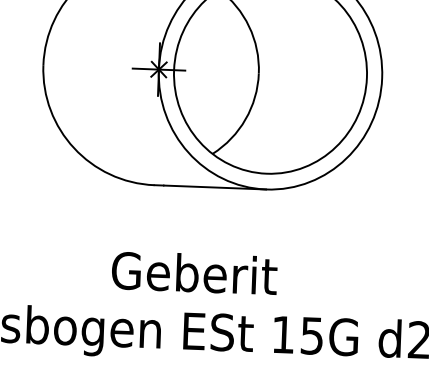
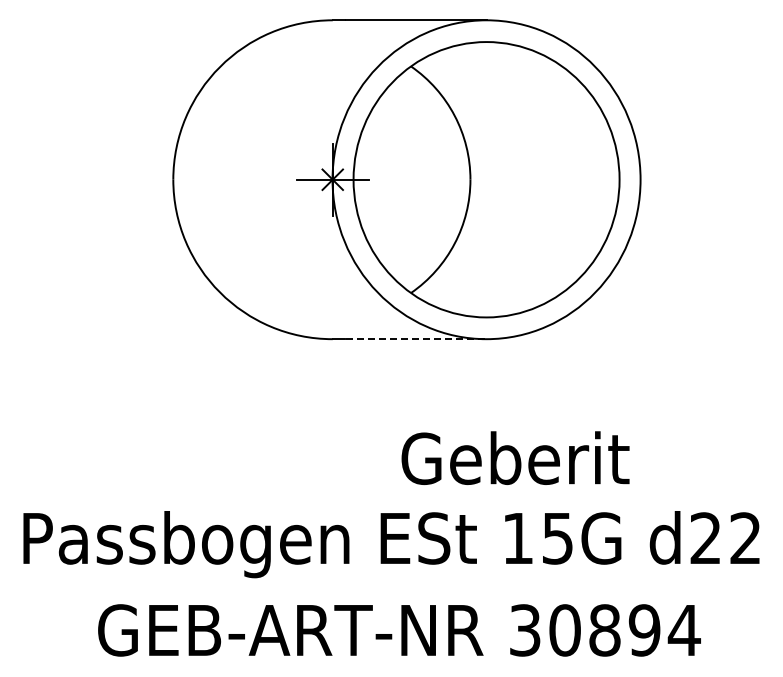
line: (215, 187) -> (416, 339), solid -> dashed
text: (194, 272) -> (515, 457), moved

